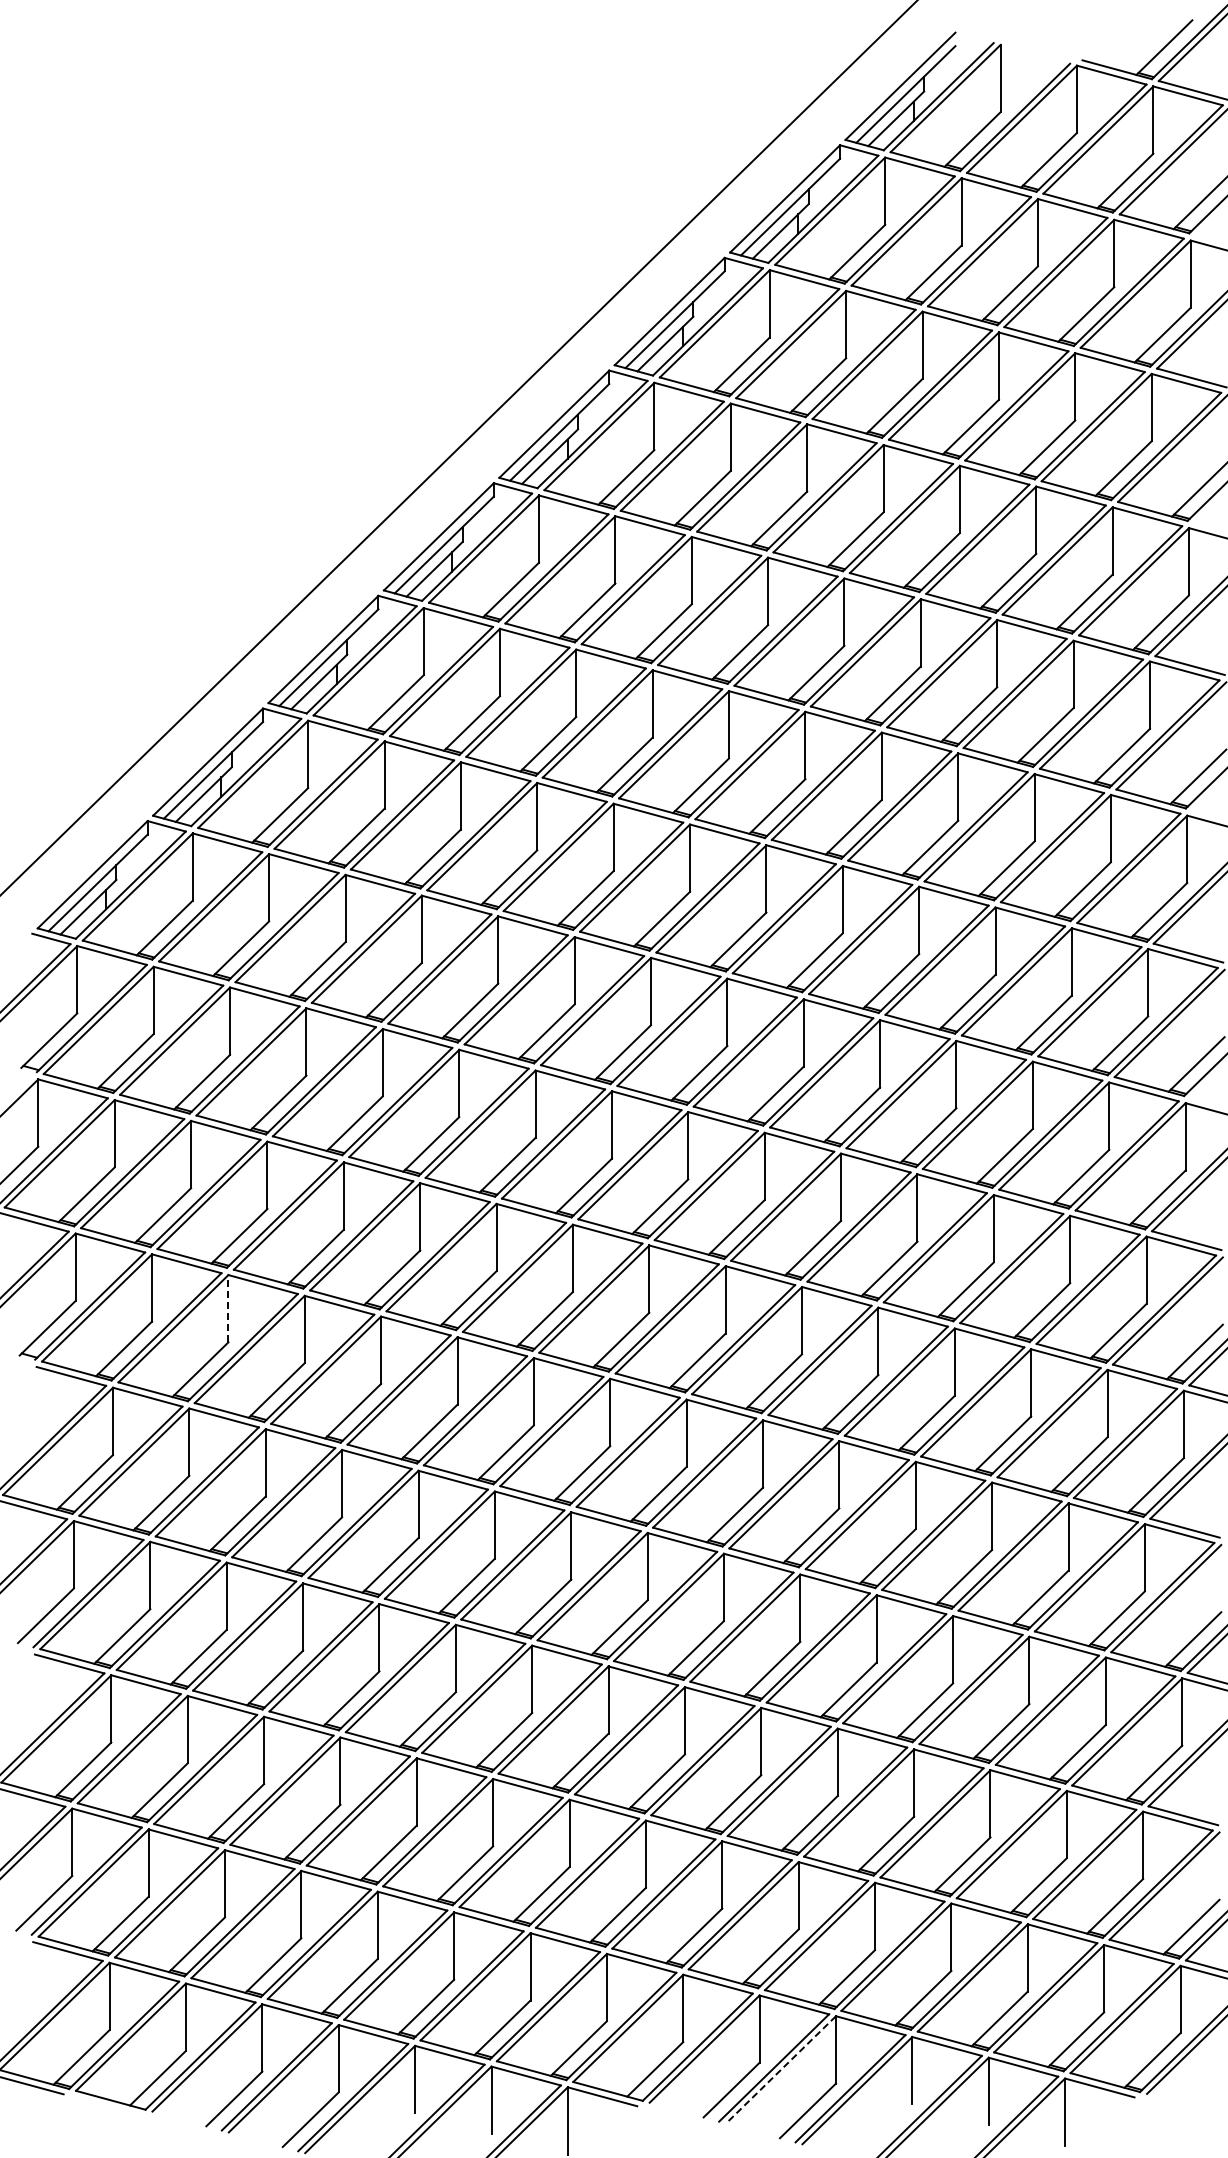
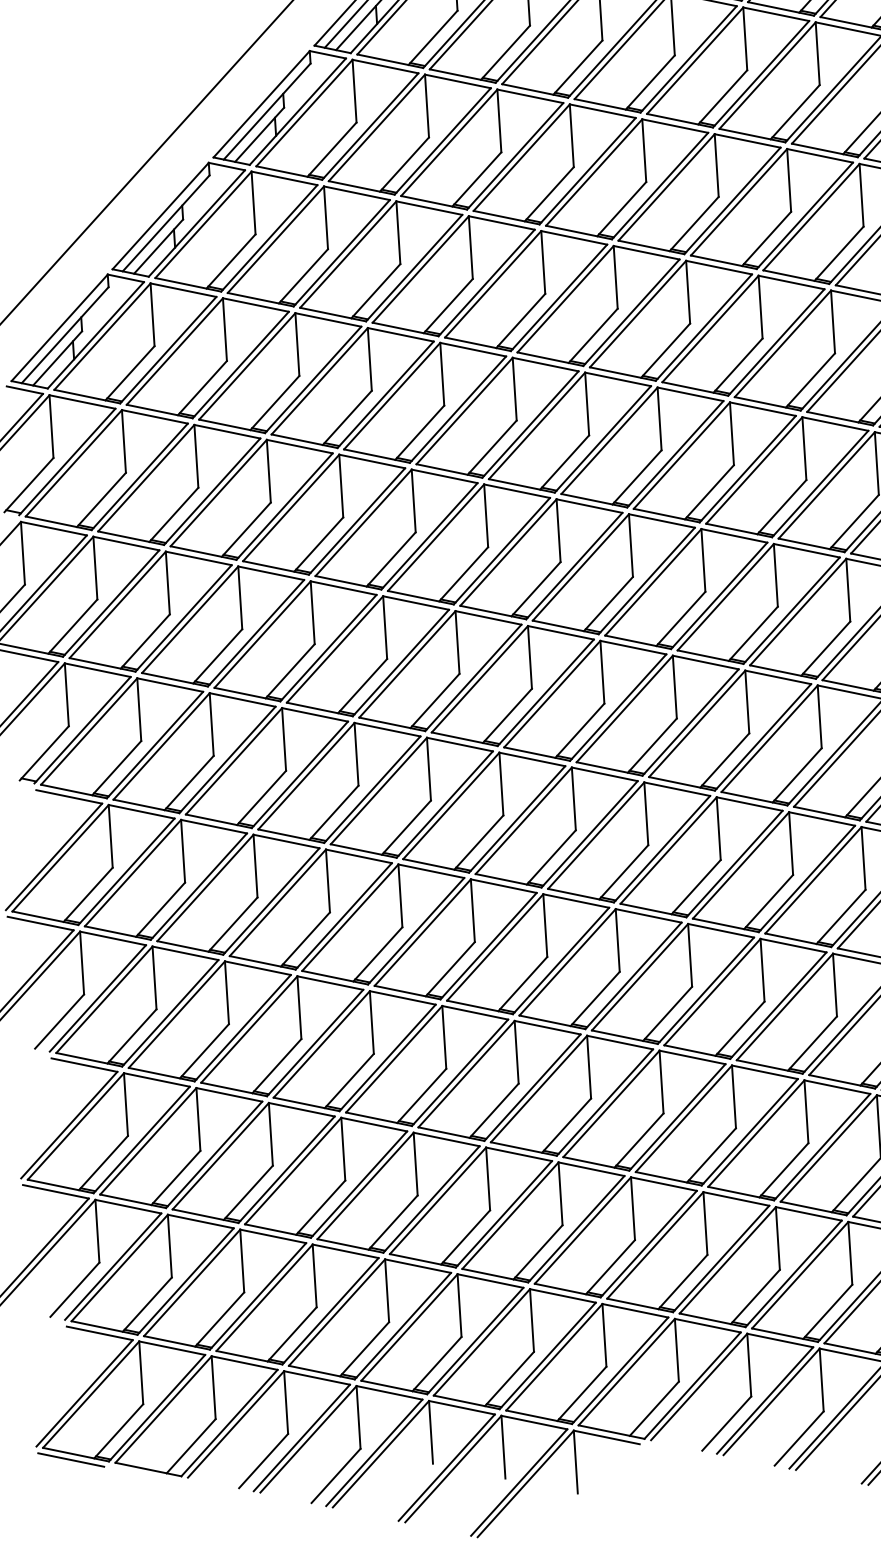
line: (228, 1308) -> (211, 724), dashed -> solid
line: (781, 2069) -> (772, 1401), dashed -> solid

